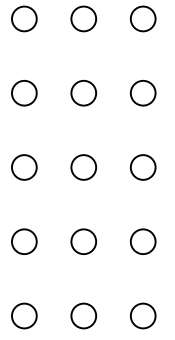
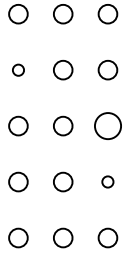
circle: (24, 93) -> (18, 70), size x0.6
circle: (142, 167) -> (107, 126), size x1.4
circle: (142, 241) -> (107, 181), size x0.6

